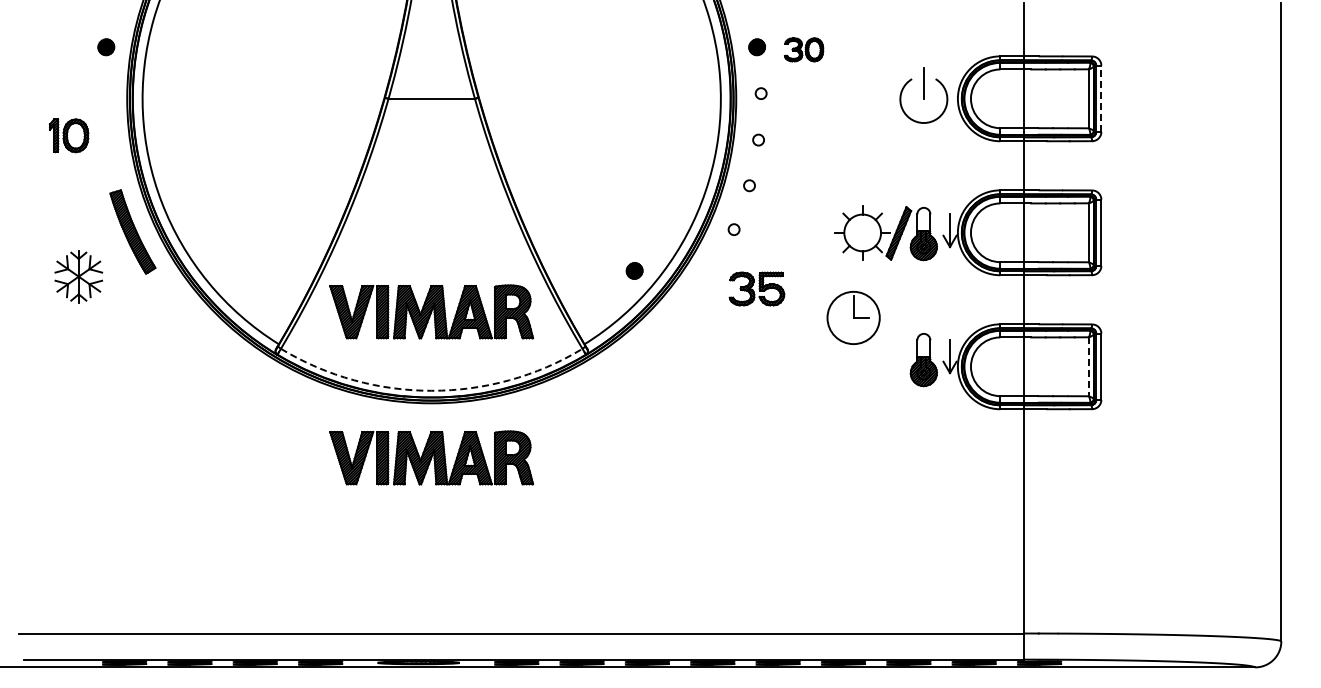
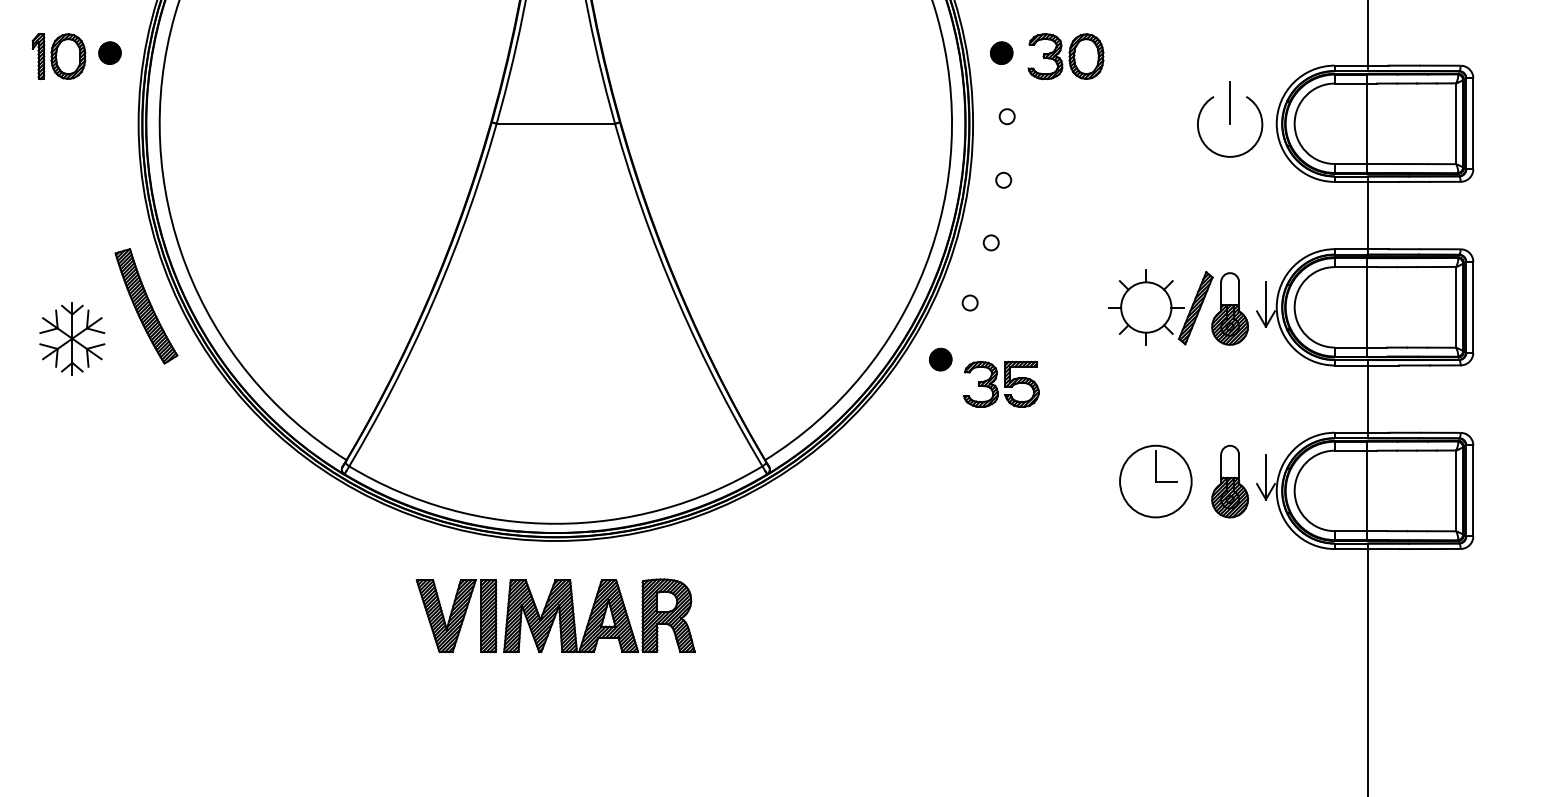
part: (803, 49) -> (1065, 56), size x1.43
line: (1101, 98) -> (1473, 123), dashed -> solid
part: (68, 135) -> (58, 56), moved
part: (634, 270) -> (940, 358), moved
part: (78, 276) -> (71, 338), moved
part: (431, 311) -> (555, 415), removed
part: (853, 317) -> (1155, 480), moved
line: (1088, 366) -> (1455, 490), dashed -> solid
arc: (431, 390) -> (555, 523), dashed -> solid

